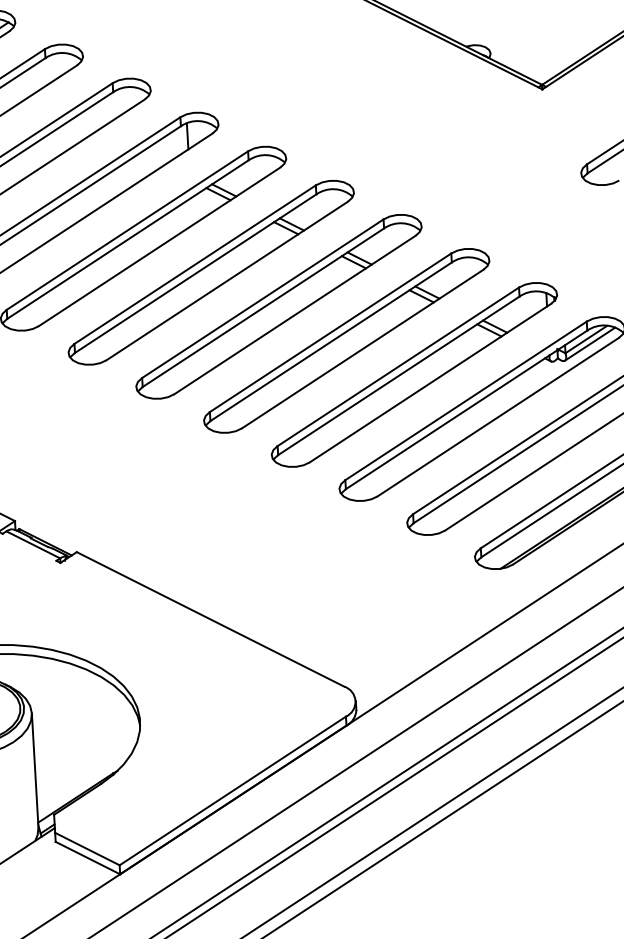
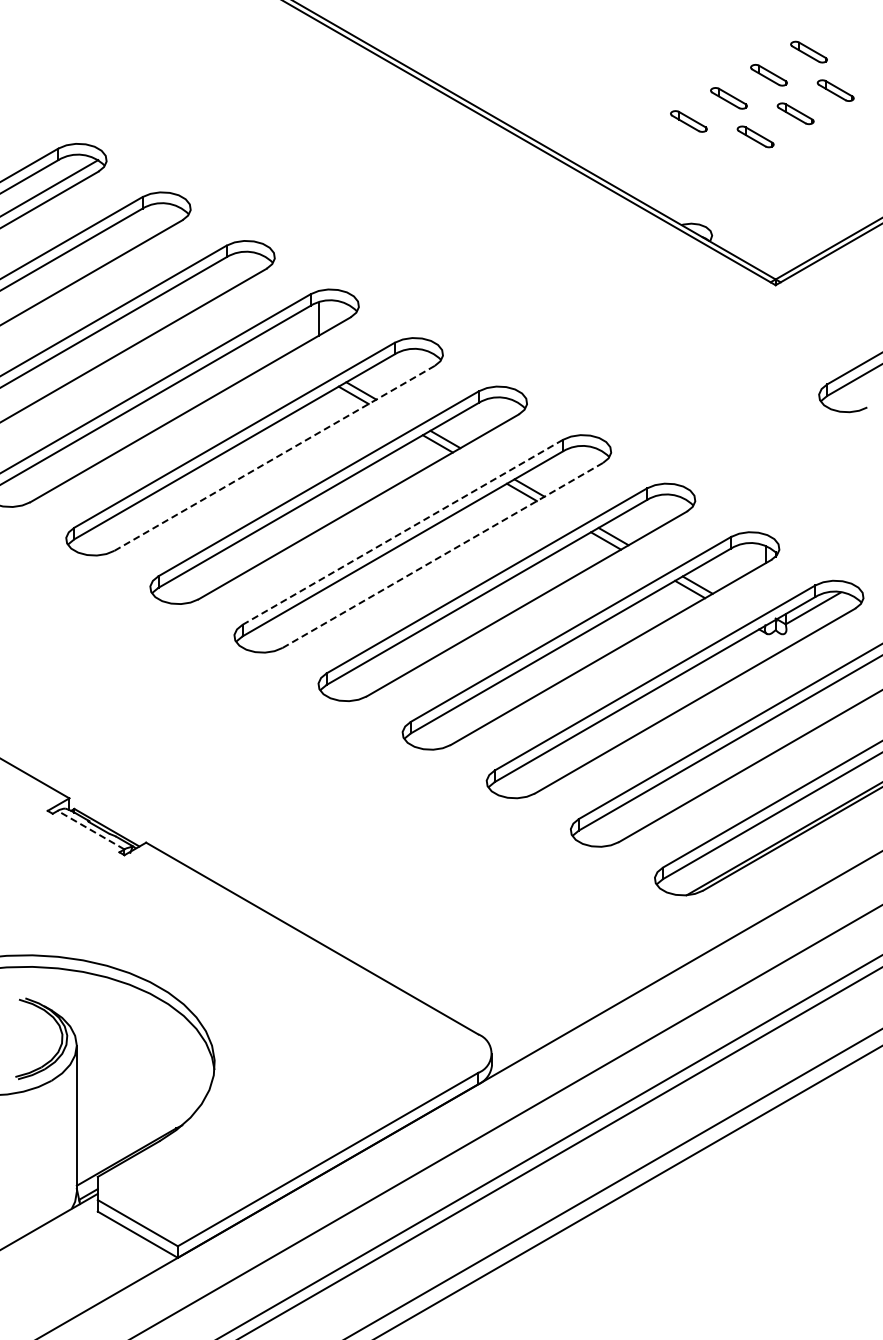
line: (159, 246) -> (274, 458), solid -> dashed
line: (262, 298) -> (402, 532), solid -> dashed
line: (294, 315) -> (442, 555), solid -> dashed
line: (589, 344) -> (817, 614), removed
line: (33, 545) -> (91, 830), solid -> dashed

